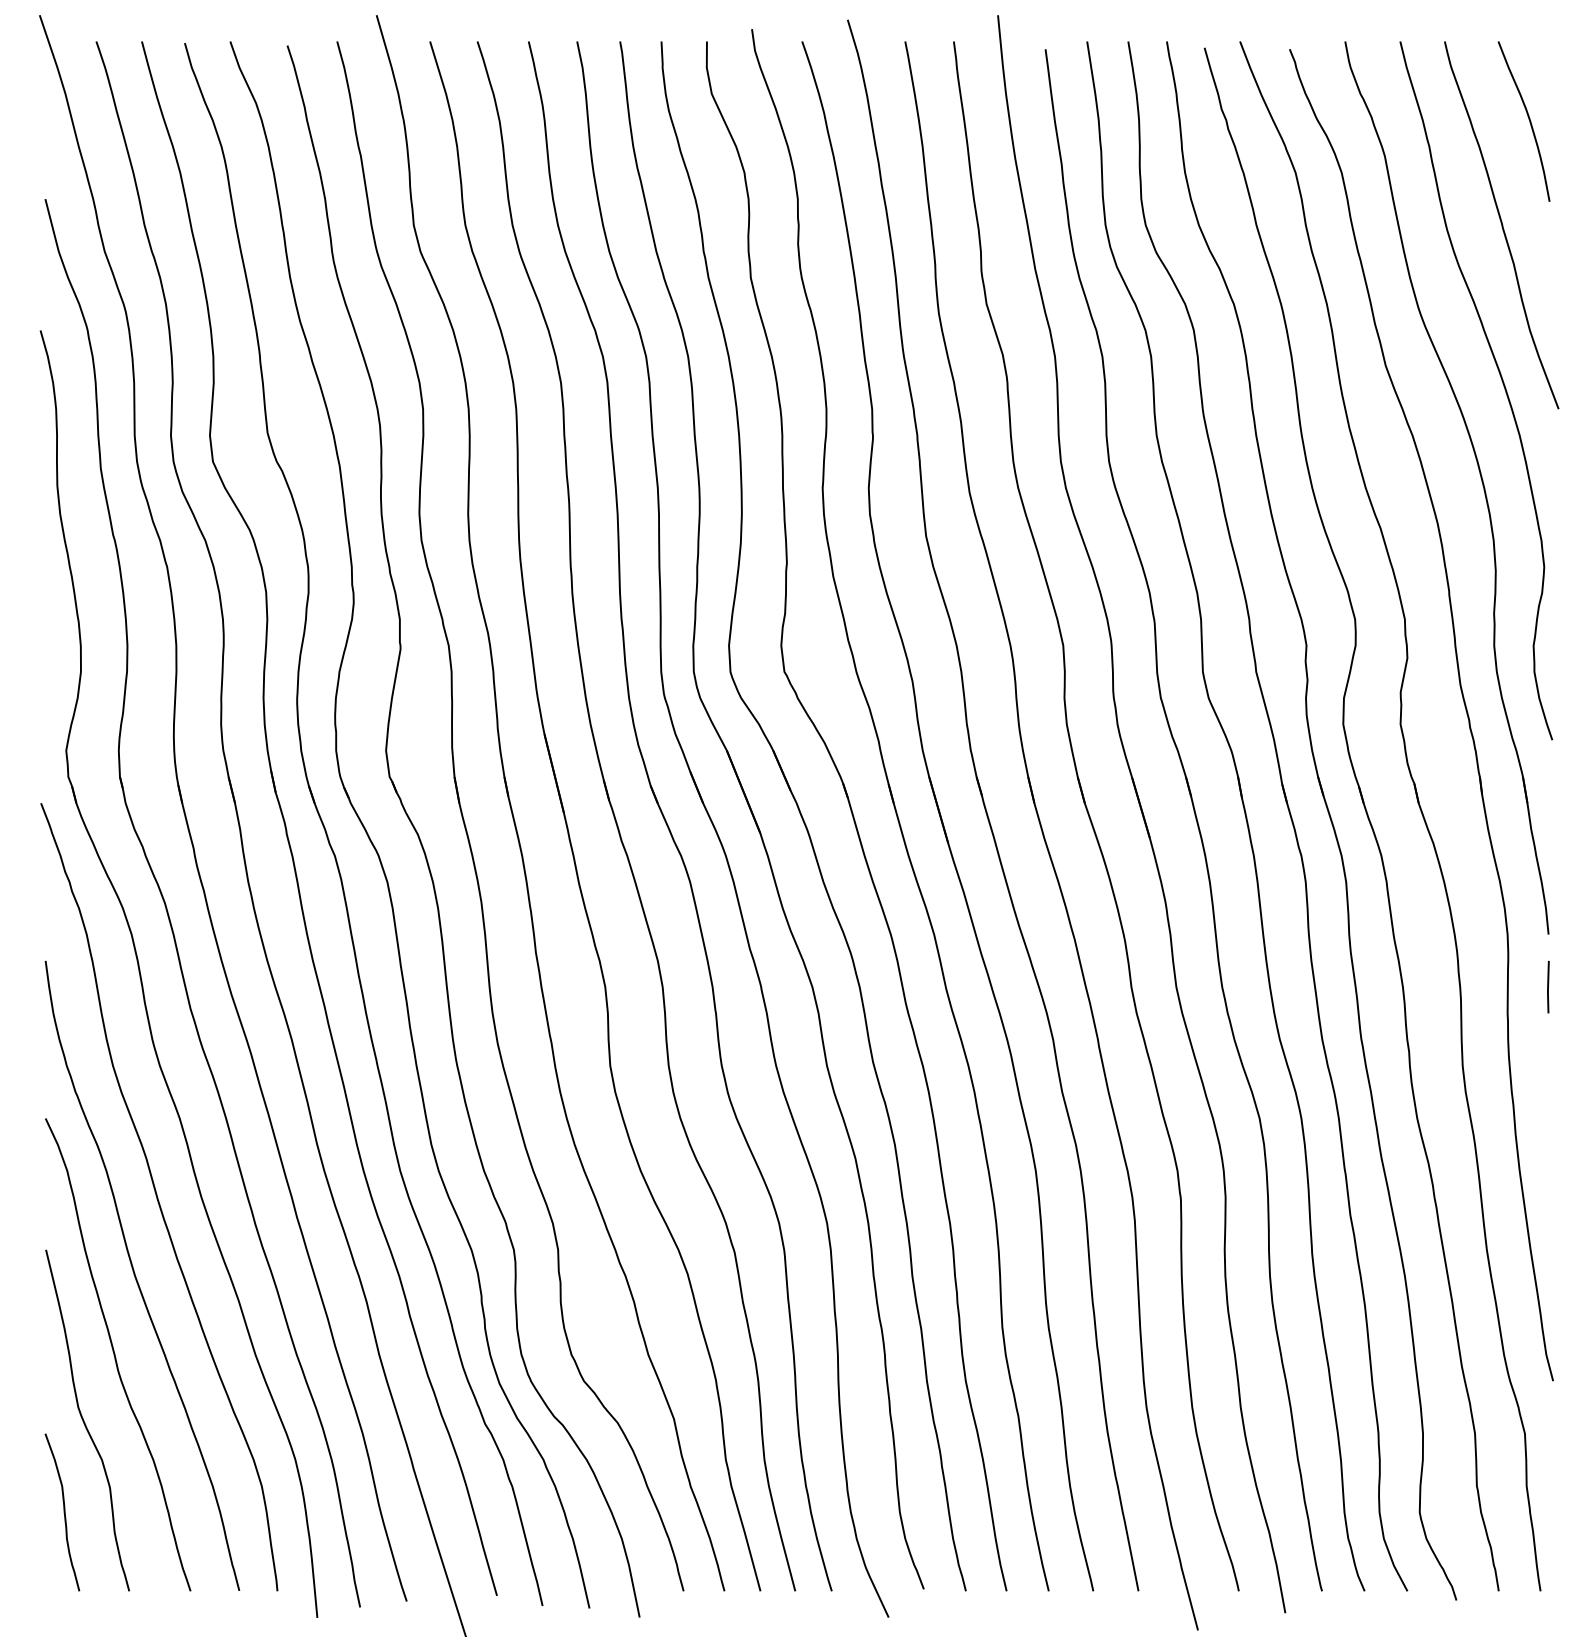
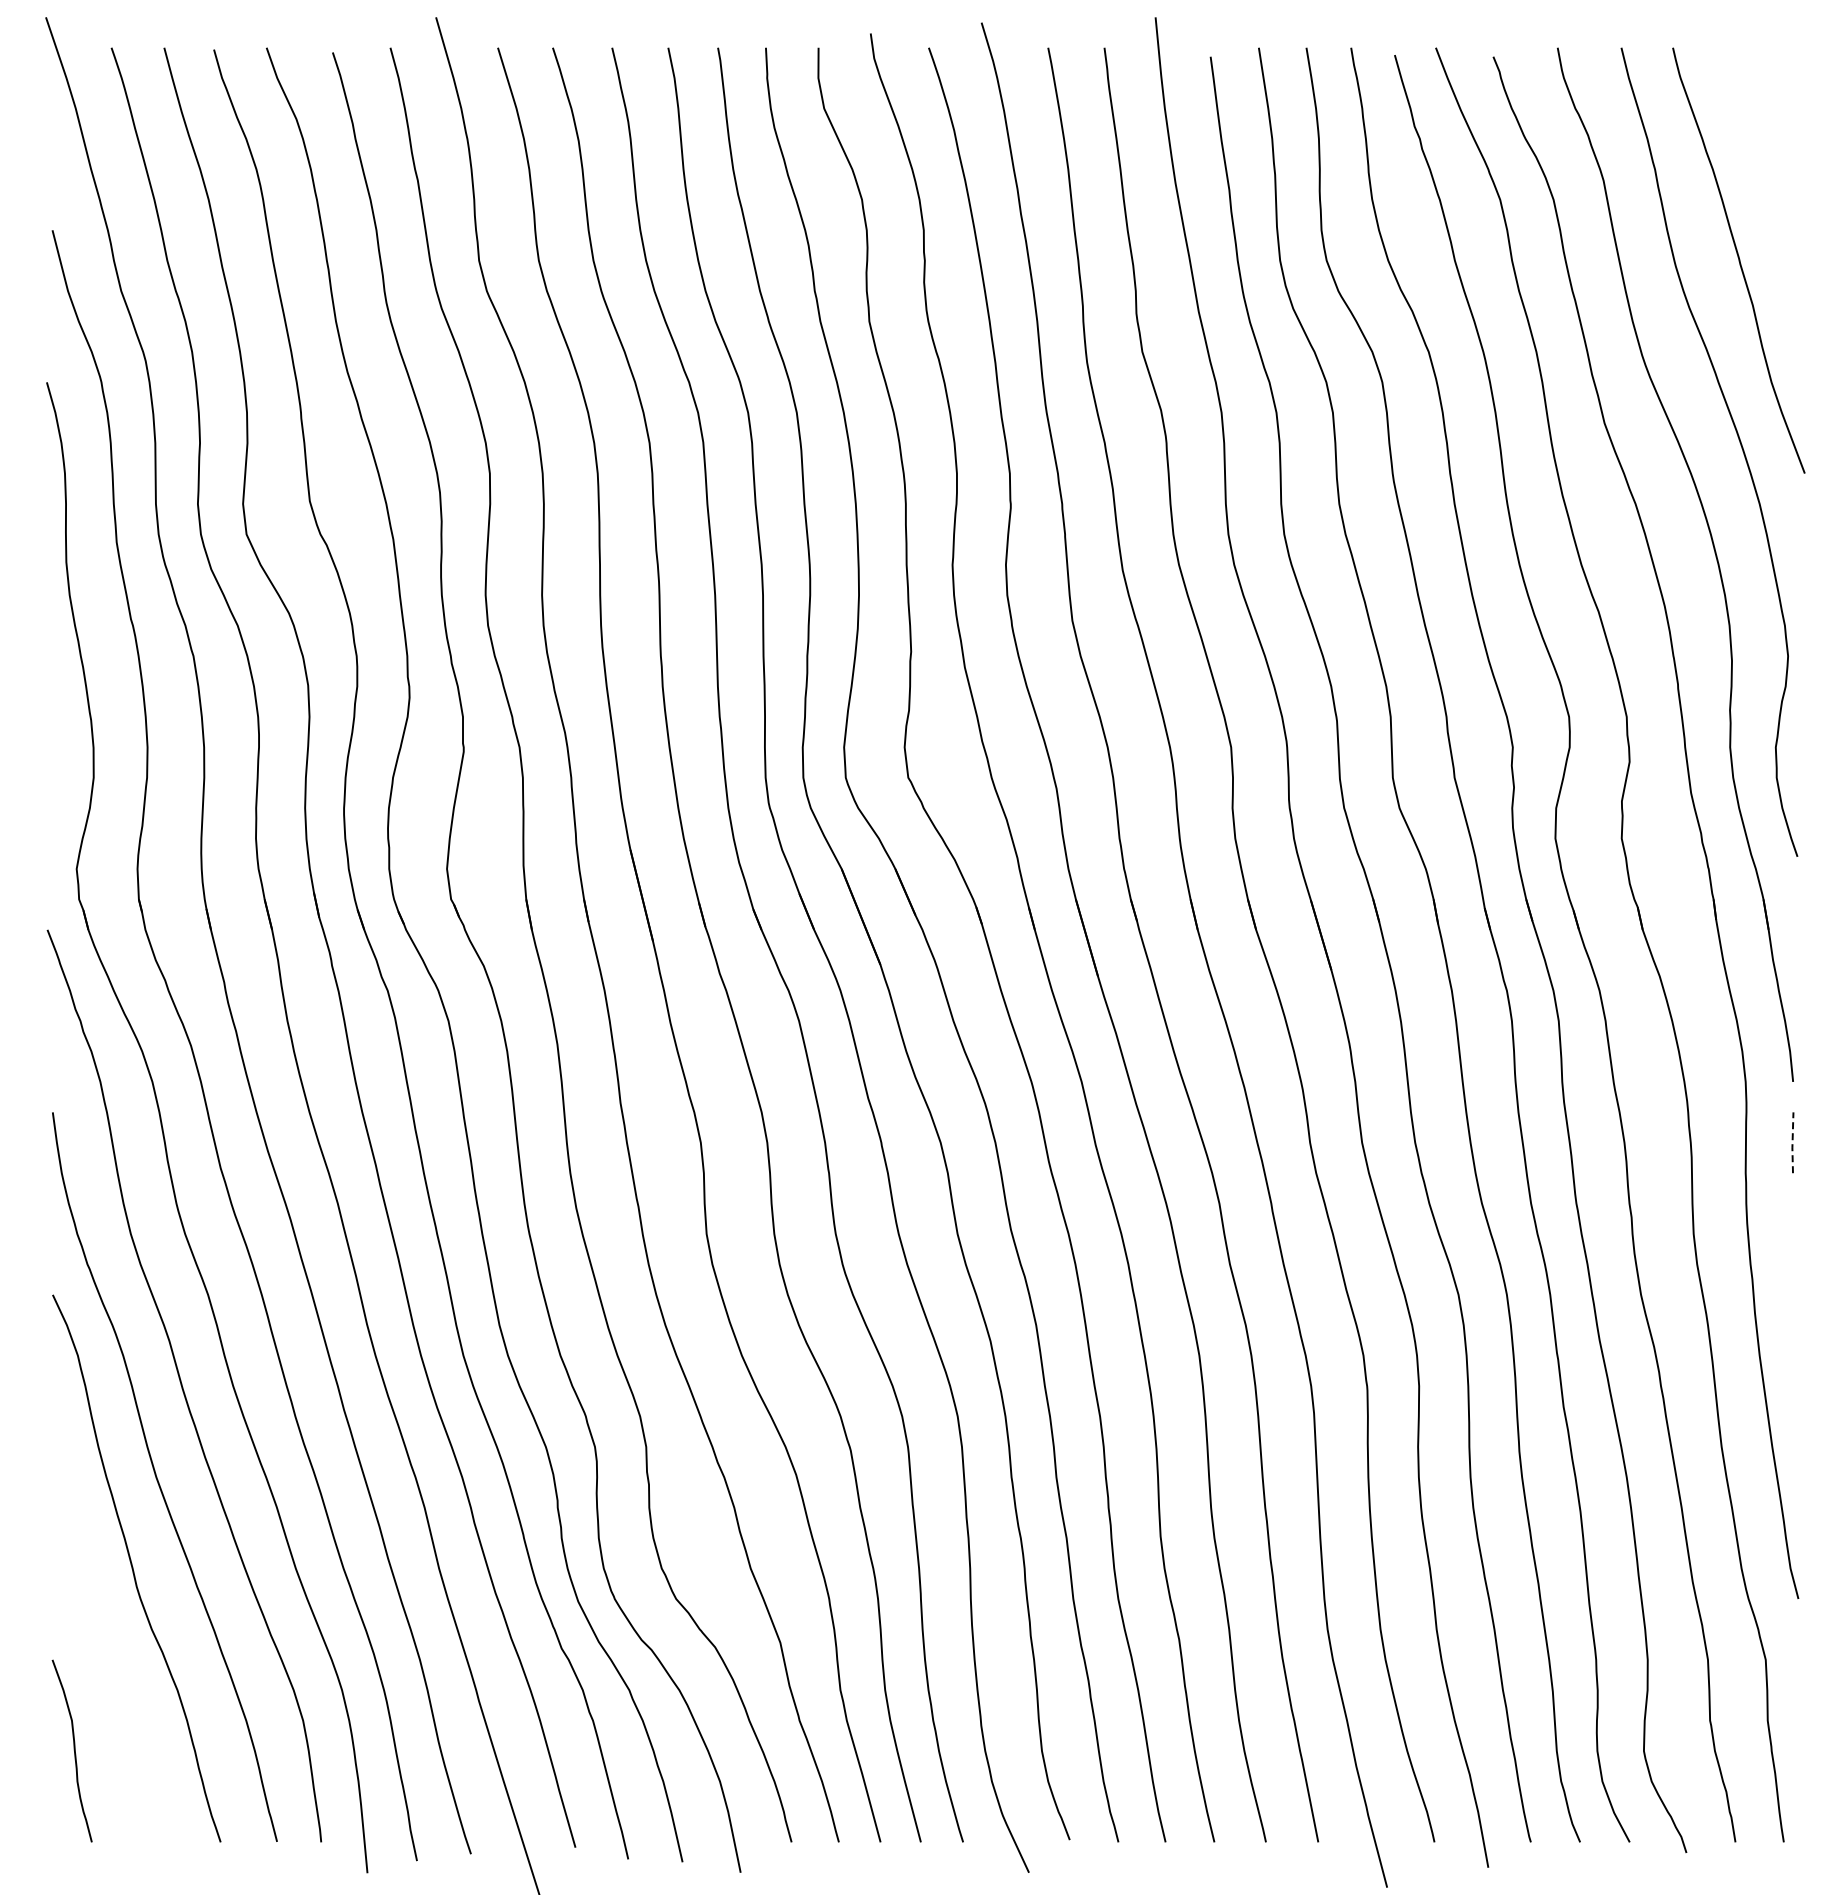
curve: (1529, 120) -> (1770, 139), removed
line: (1548, 987) -> (1792, 1143), solid -> dashed
curve: (85, 1422) -> (98, 1646), removed

